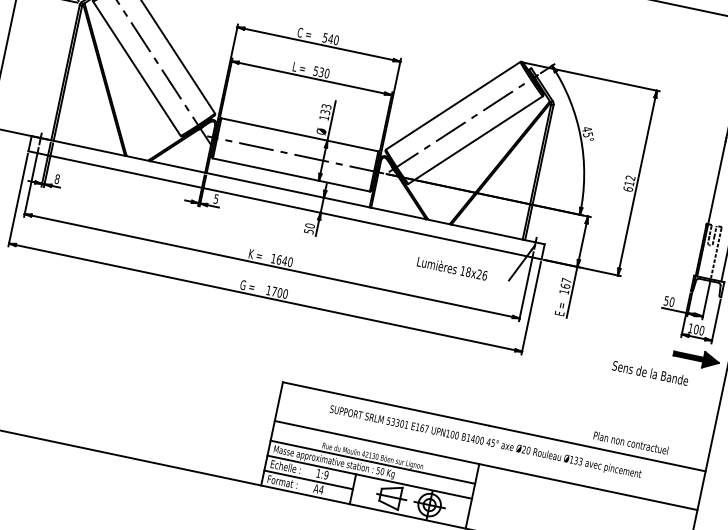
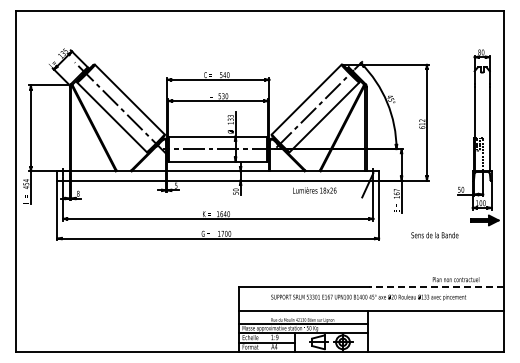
text: (452, 268) -> (314, 190), moved
text: (649, 373) -> (434, 235), moved
line: (597, 449) -> (436, 287), solid -> dashed

